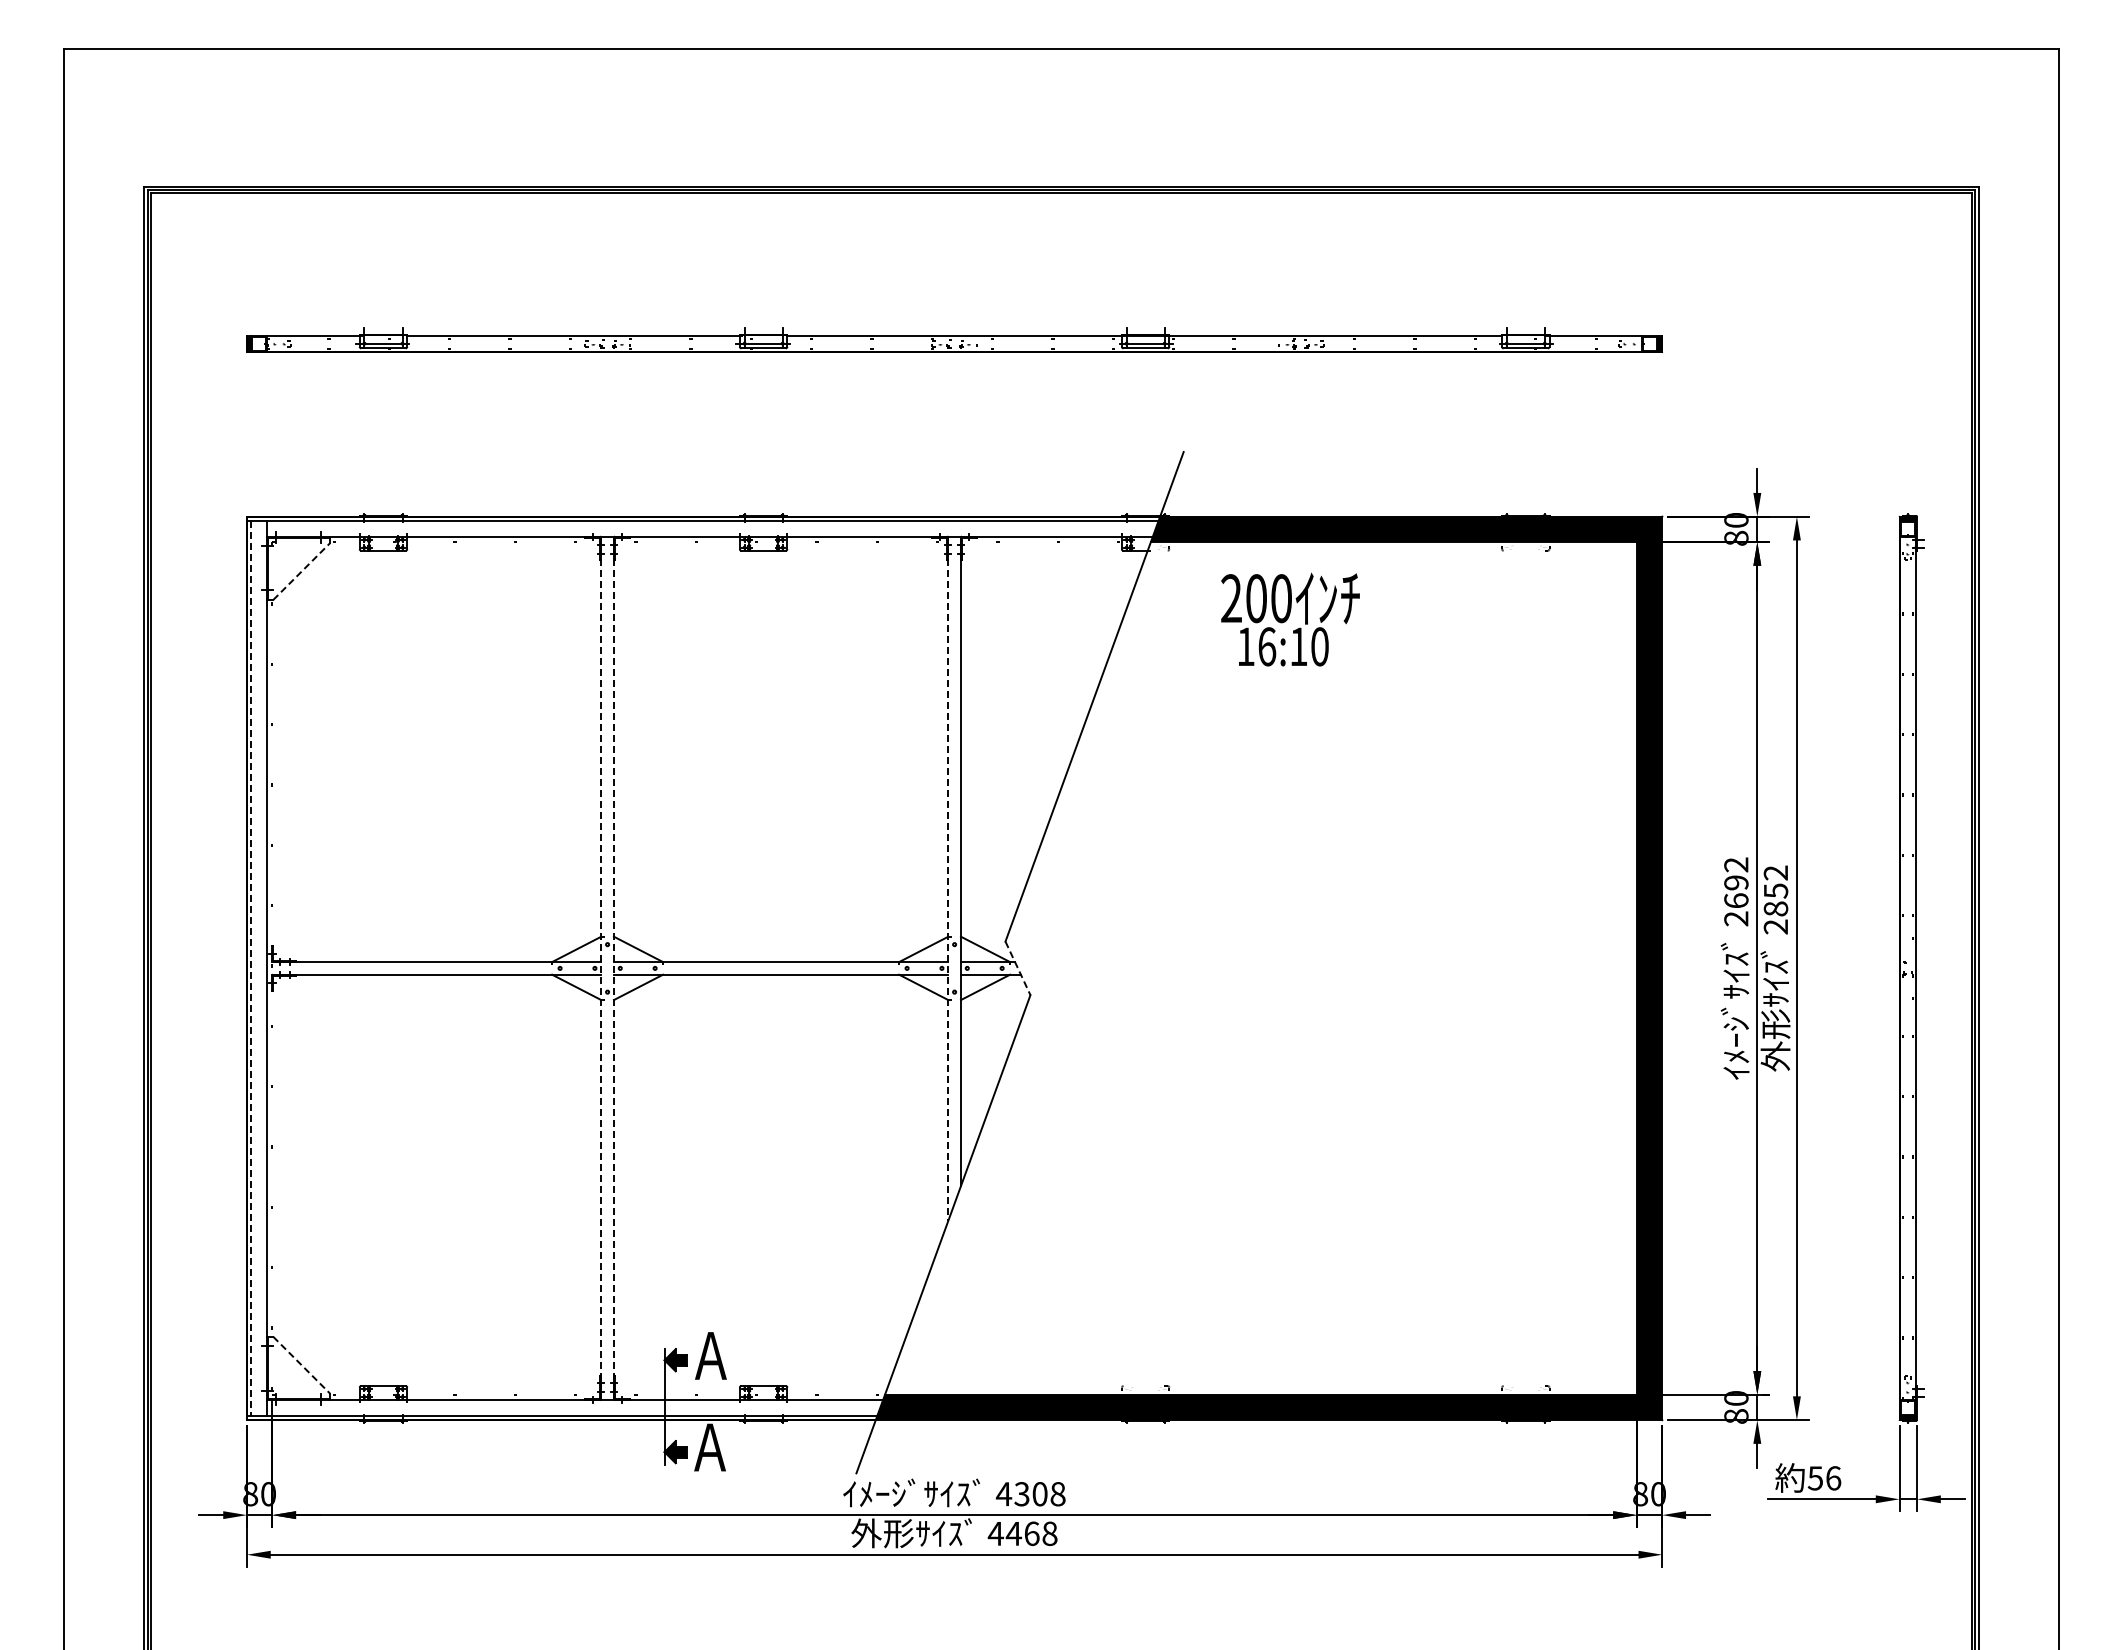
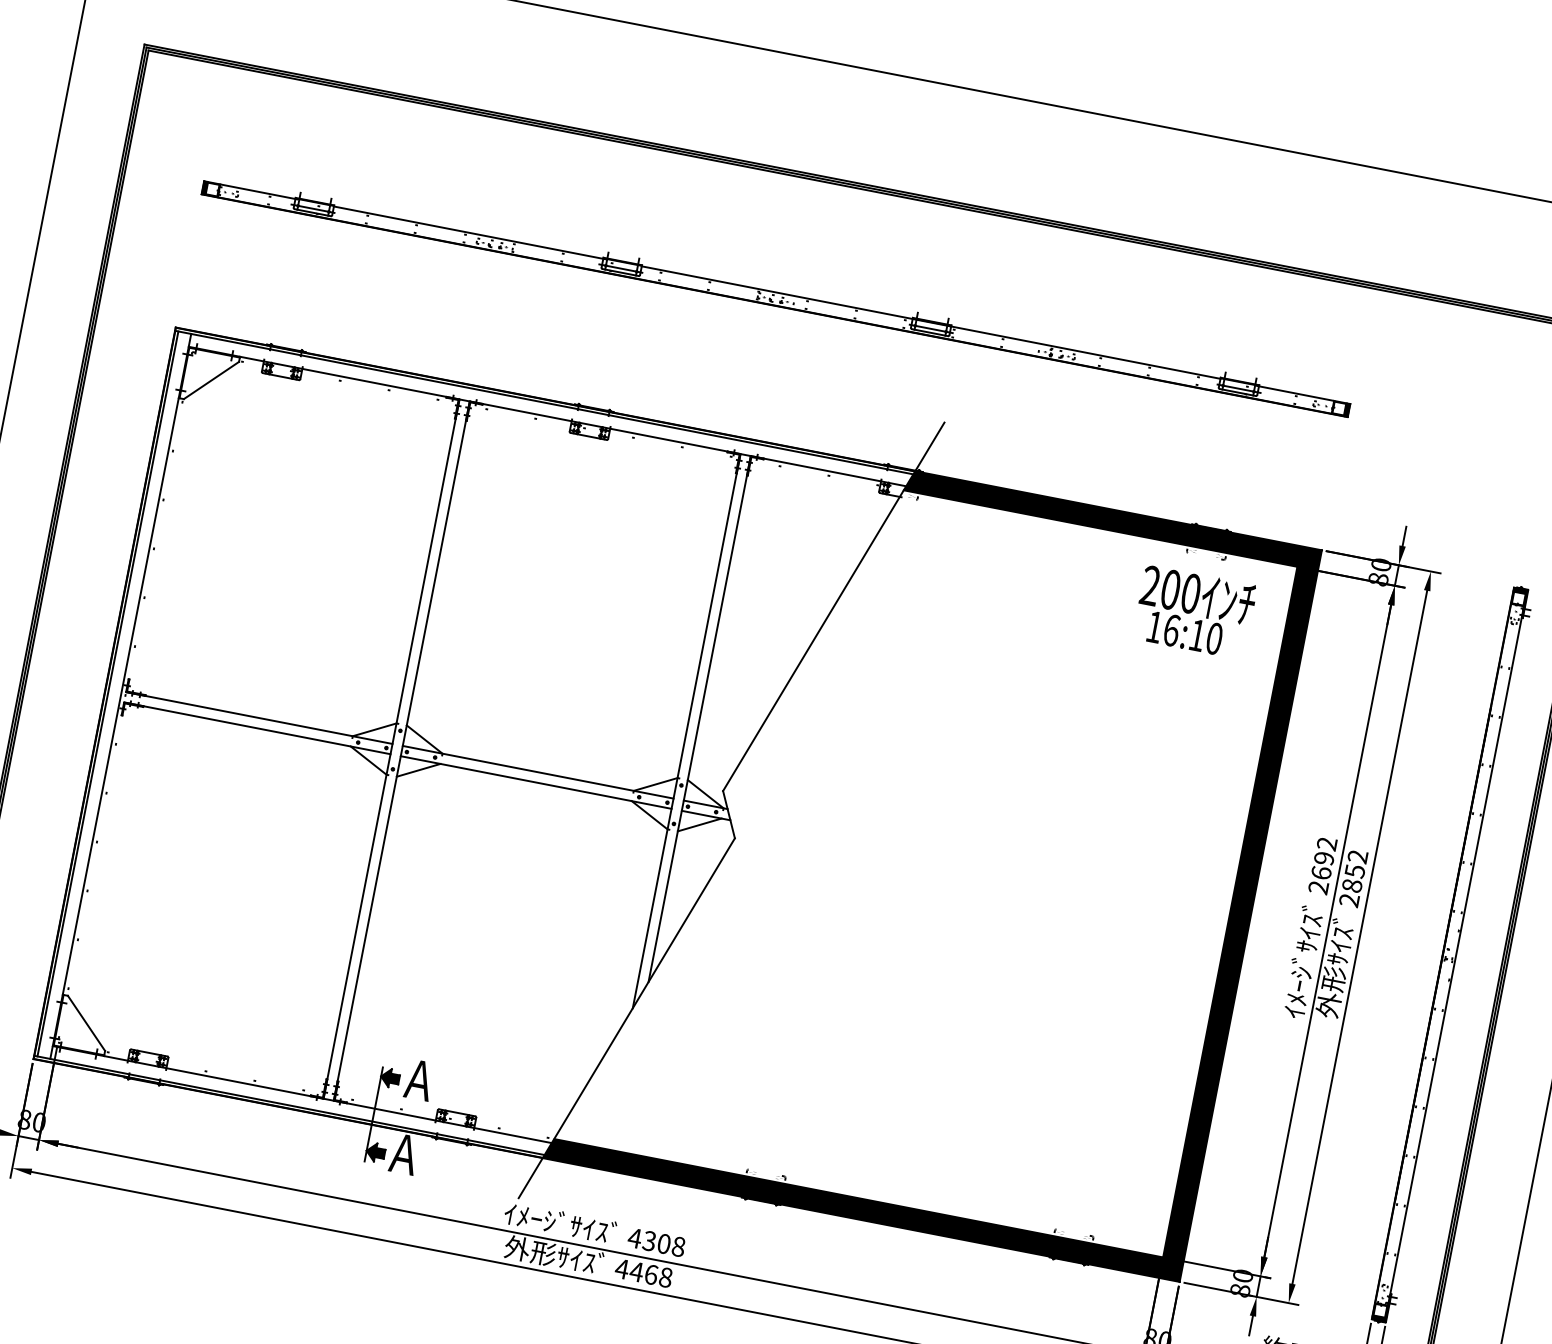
line: (302, 571) -> (212, 380), dashed -> solid
text: (1290, 619) -> (1194, 612), moved
line: (948, 879) -> (686, 731), dashed -> solid
line: (251, 968) -> (108, 694), dashed -> solid
line: (601, 968) -> (391, 749), dashed -> solid
line: (613, 968) -> (401, 751), dashed -> solid
line: (1017, 968) -> (728, 814), dashed -> solid
line: (302, 1365) -> (87, 1023), dashed -> solid

